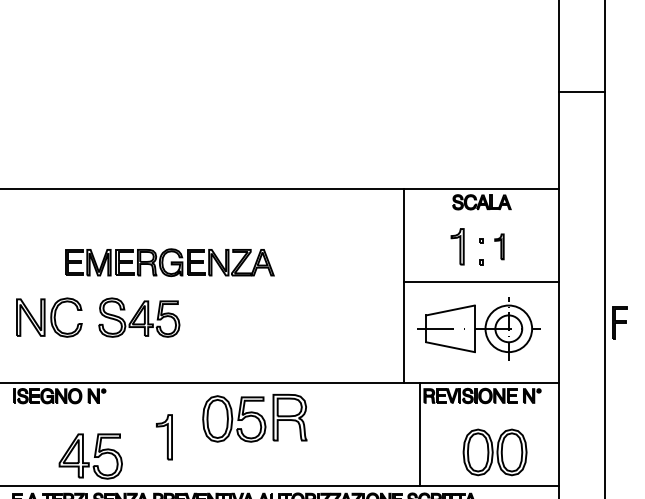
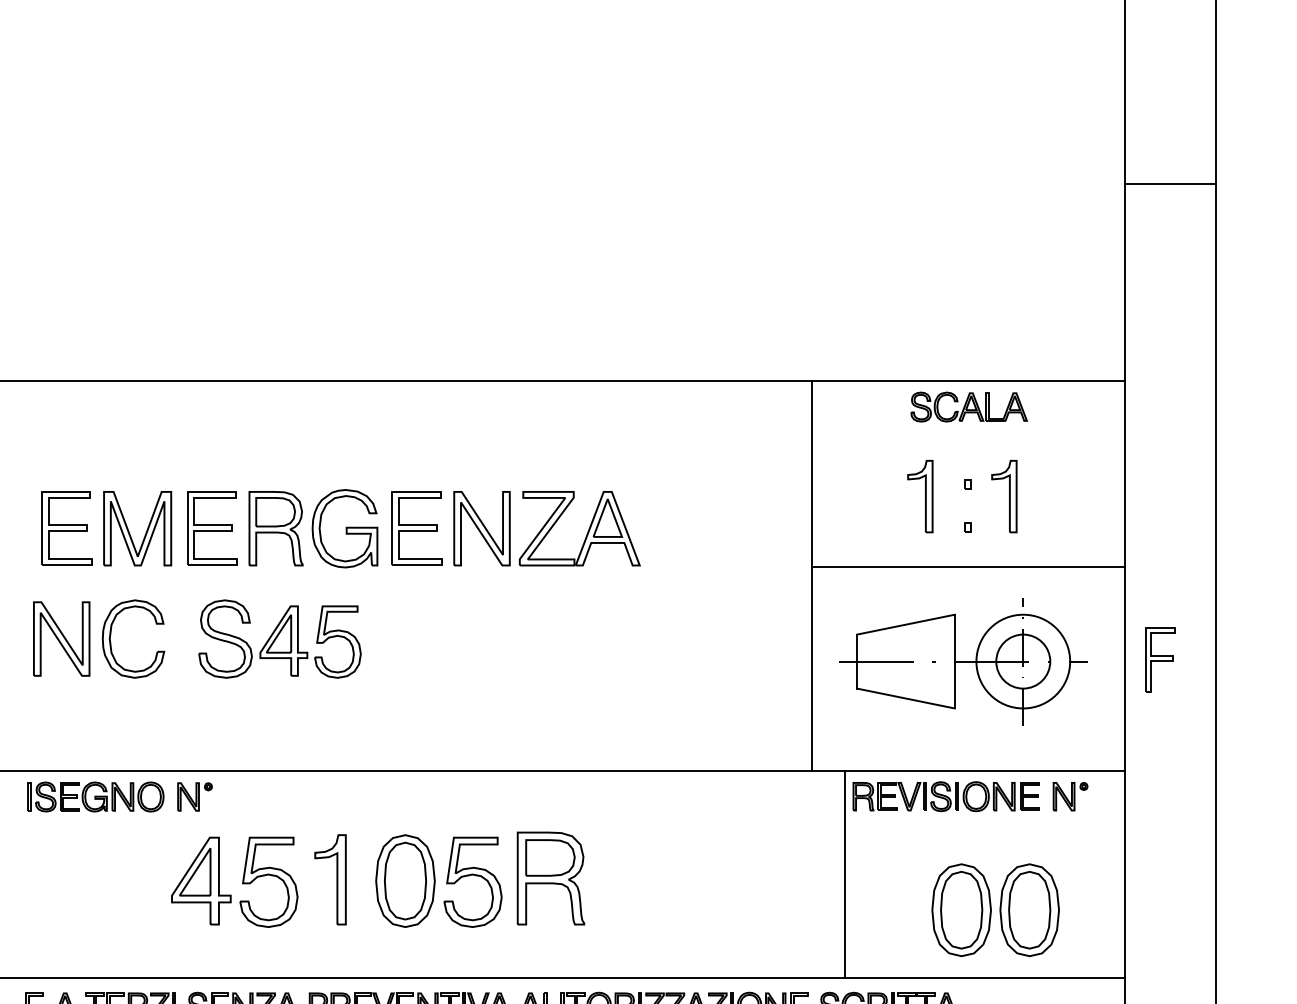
part: (499, 246) -> (1004, 495), size x1.43
part: (169, 262) -> (340, 528), size x1.43
part: (619, 322) -> (1159, 658), moved
part: (254, 417) -> (479, 878), moved
part: (90, 456) -> (234, 882), moved

